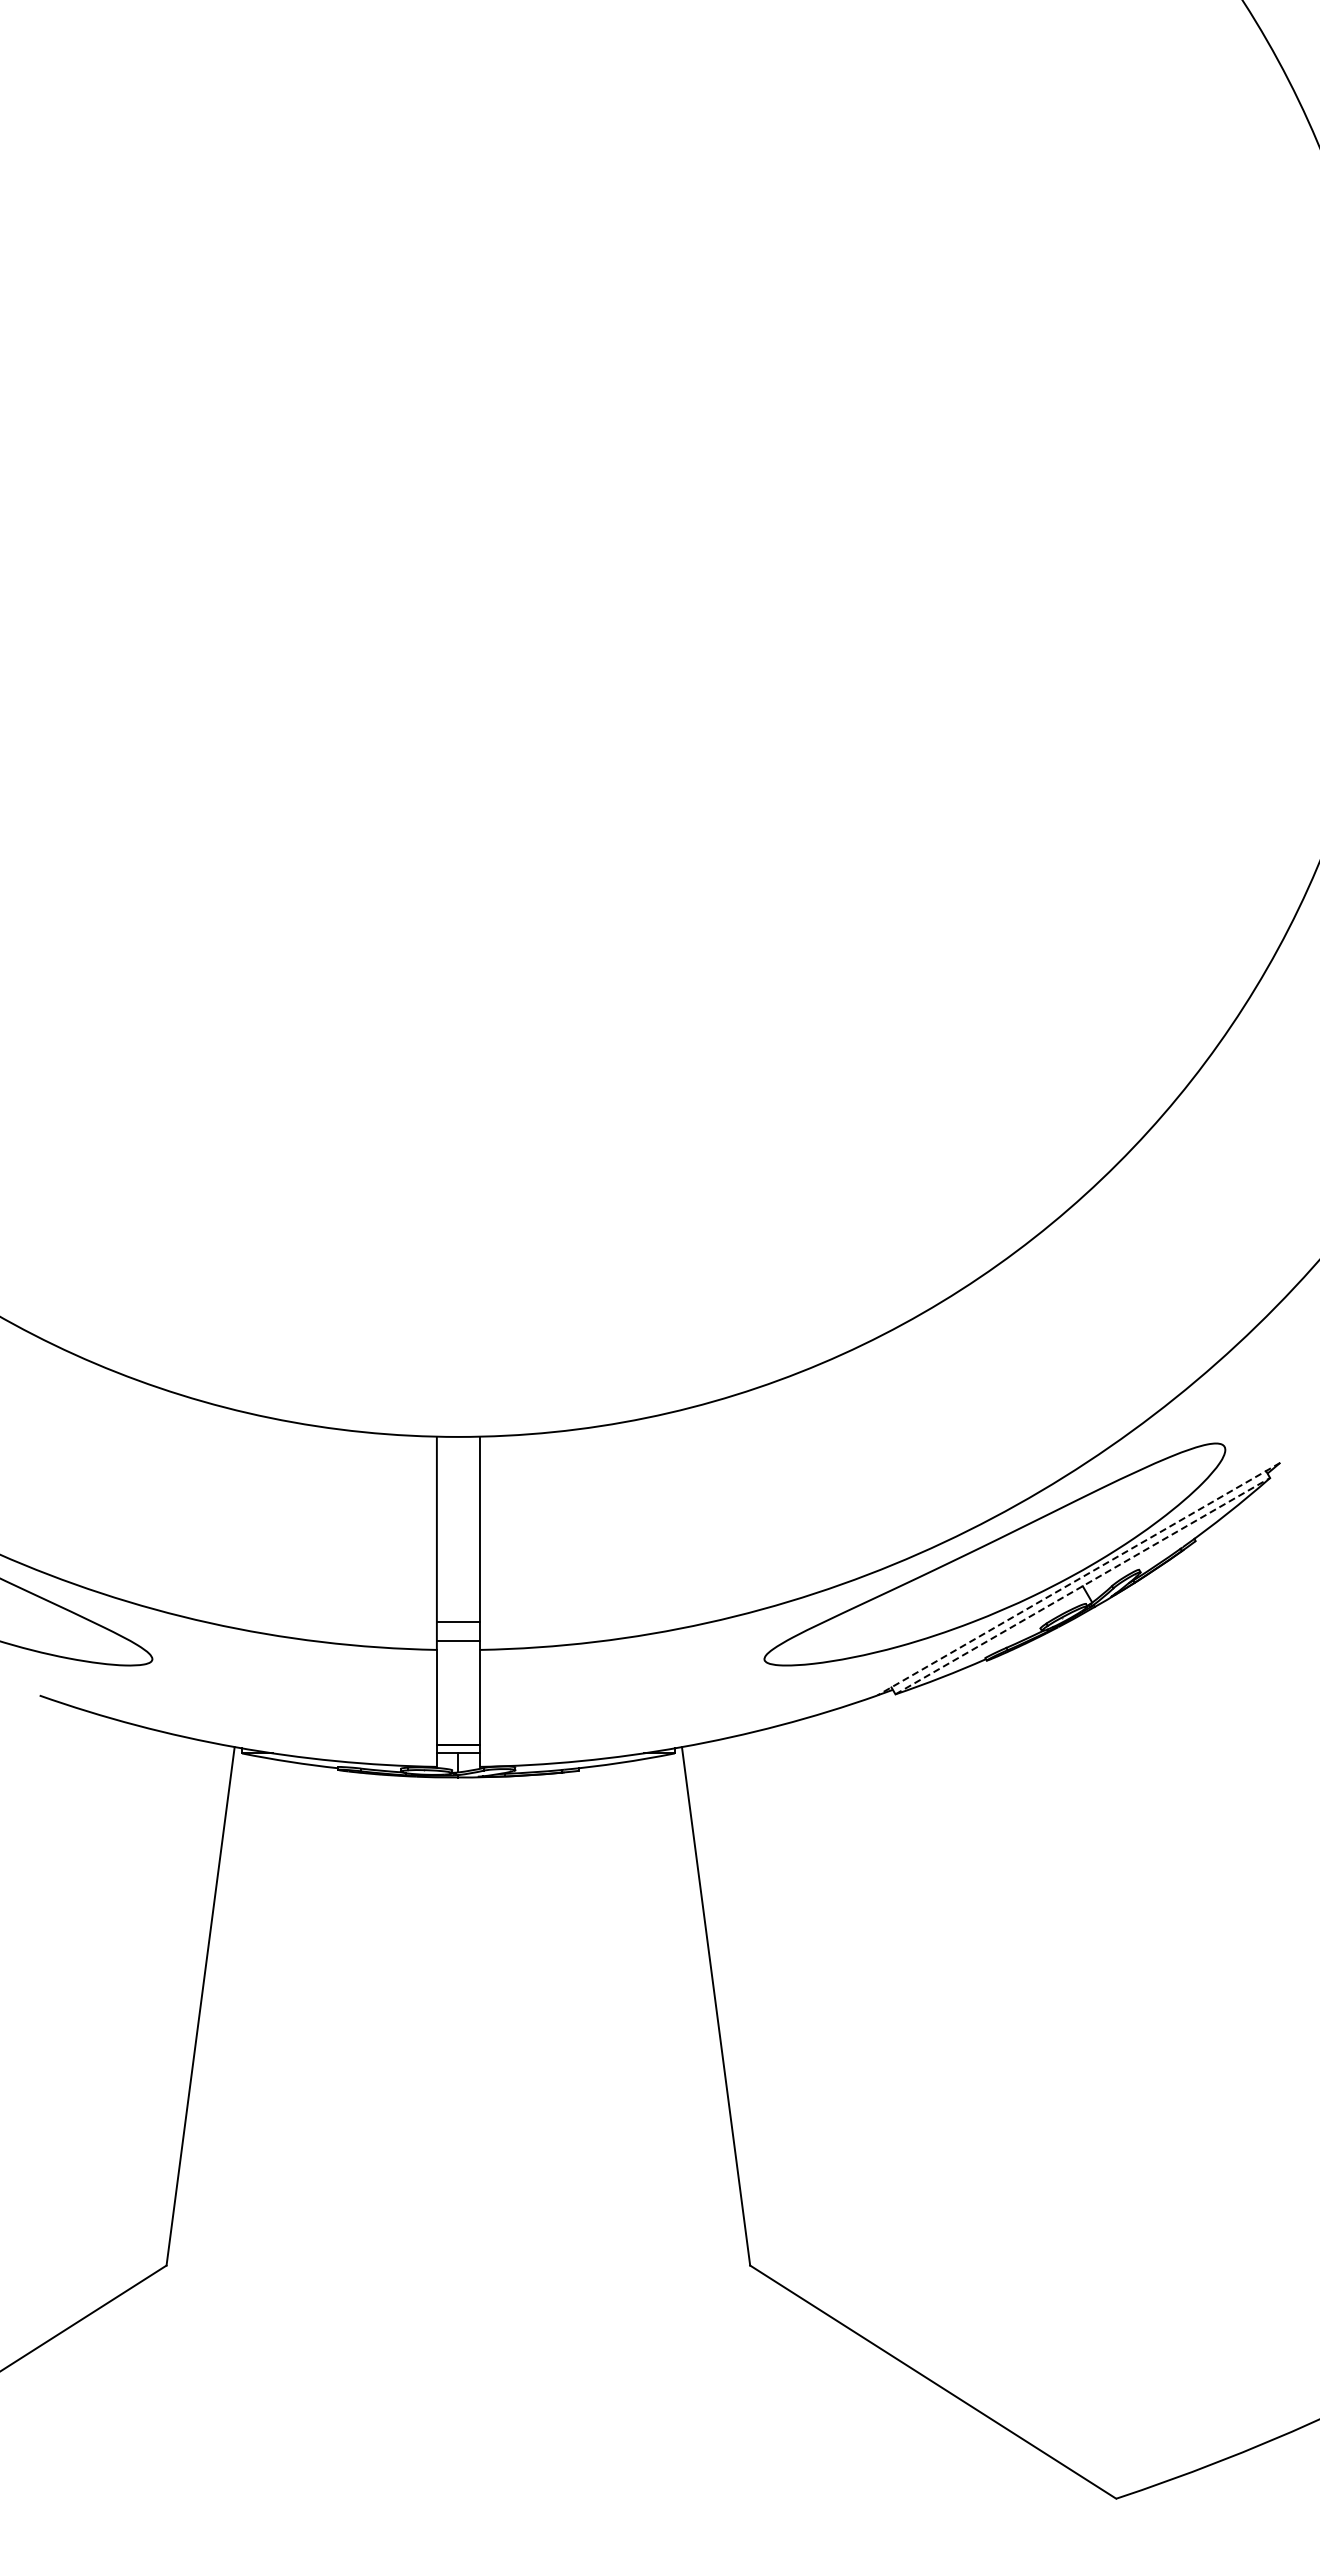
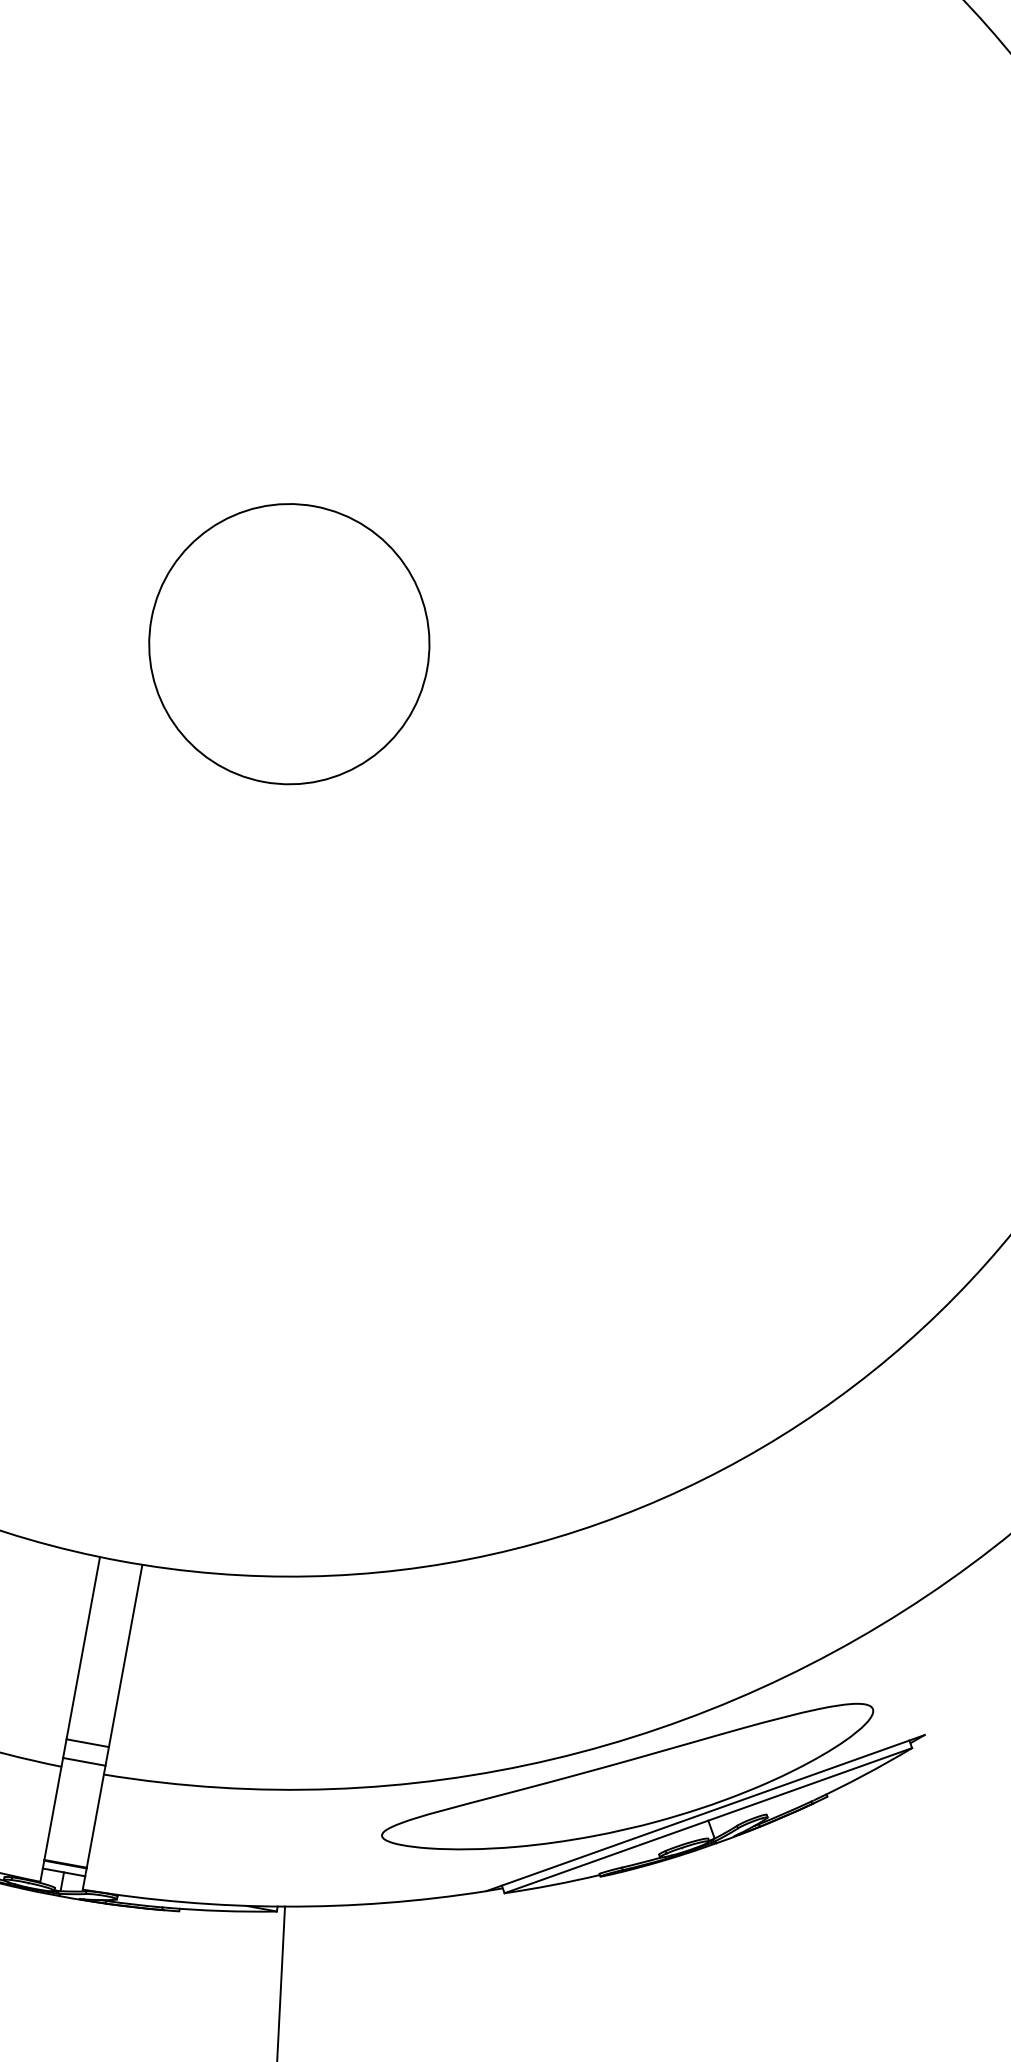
circle: (458, 504) -> (289, 644), added
line: (1078, 1579) -> (705, 1813), dashed -> solid
line: (1083, 1585) -> (709, 1820), dashed -> solid

